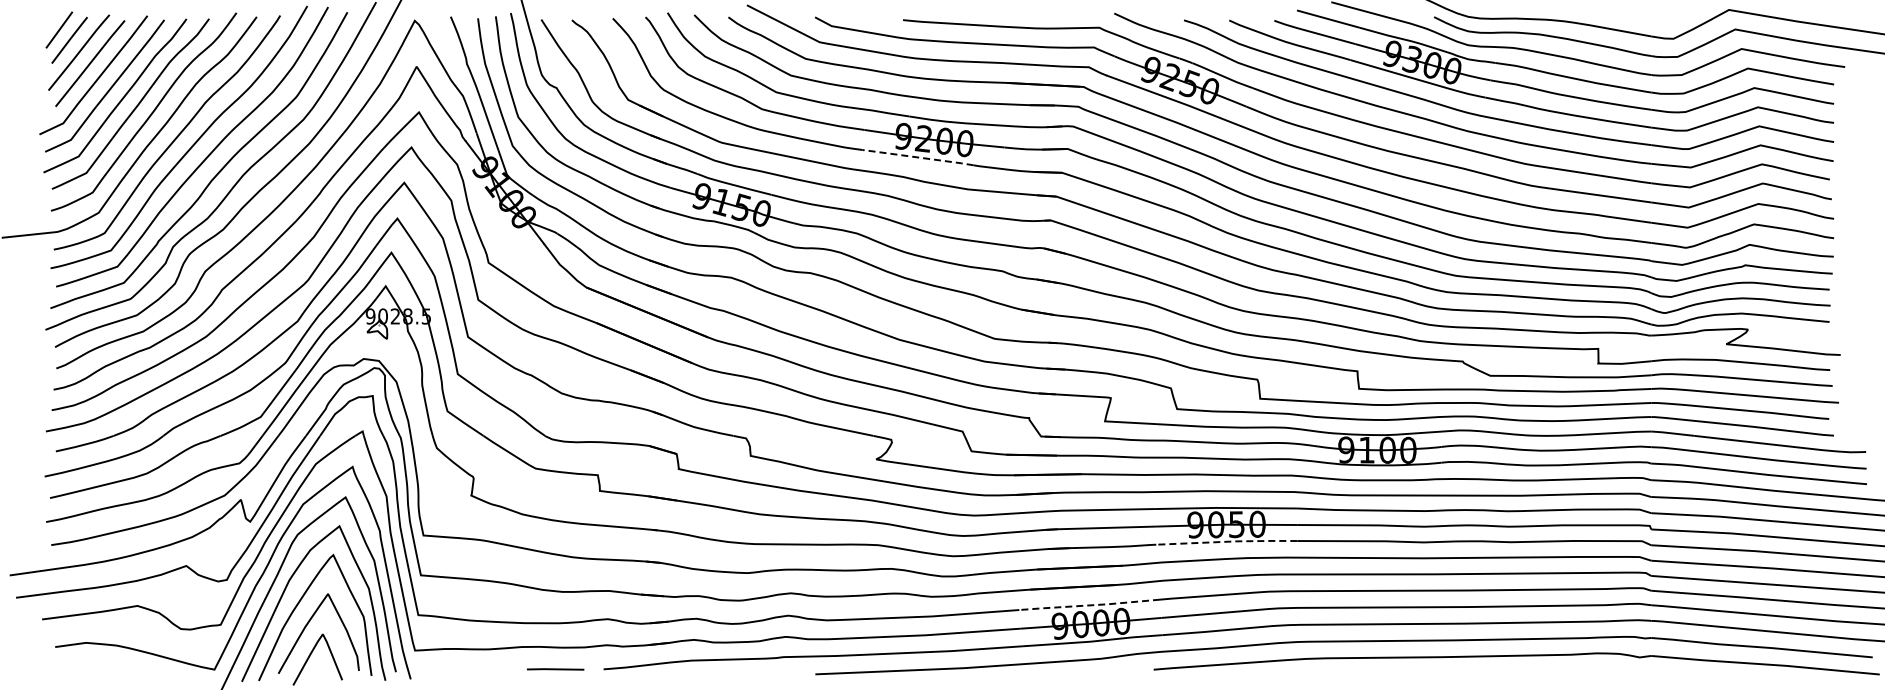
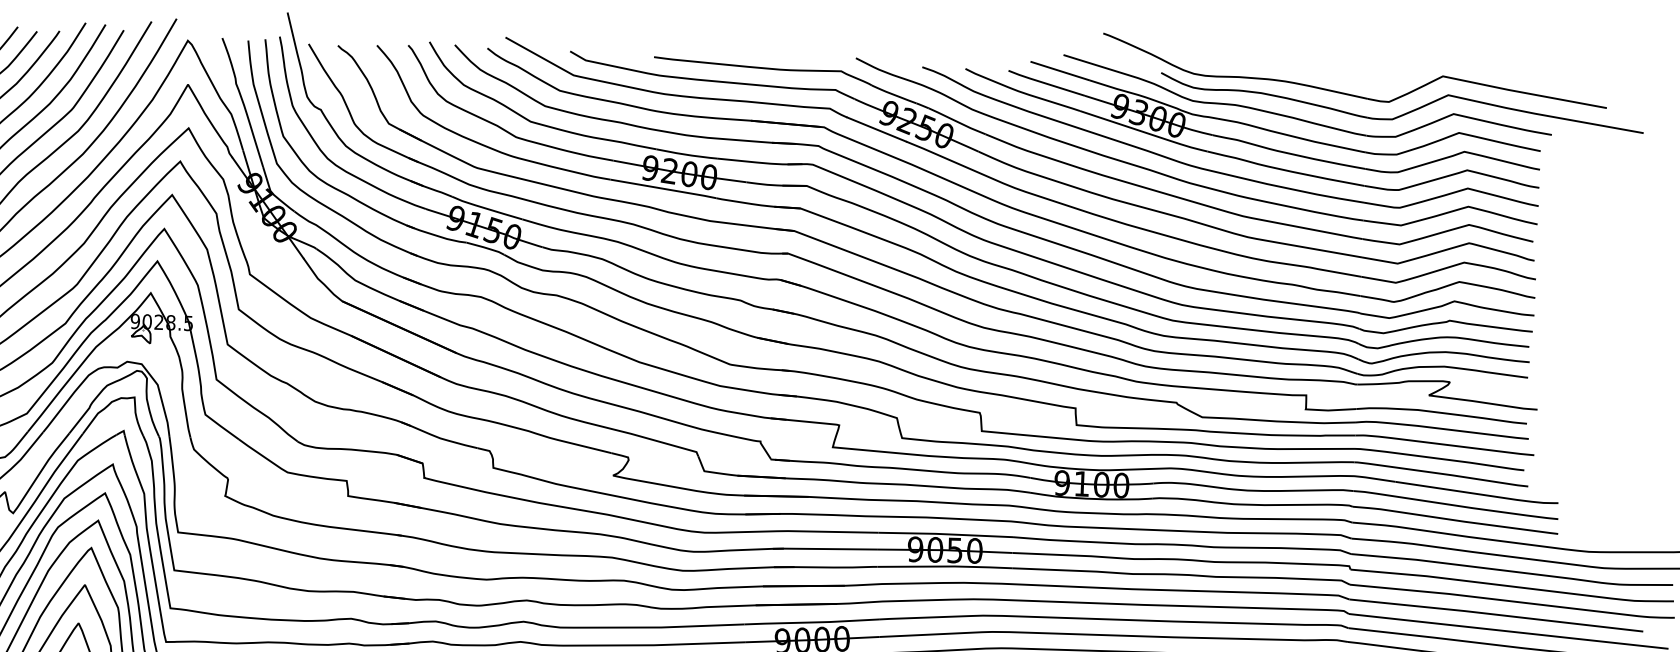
line: (918, 157) -> (663, 188), dashed -> solid
line: (1228, 541) -> (946, 566), dashed -> solid
line: (1089, 605) -> (811, 622), dashed -> solid

